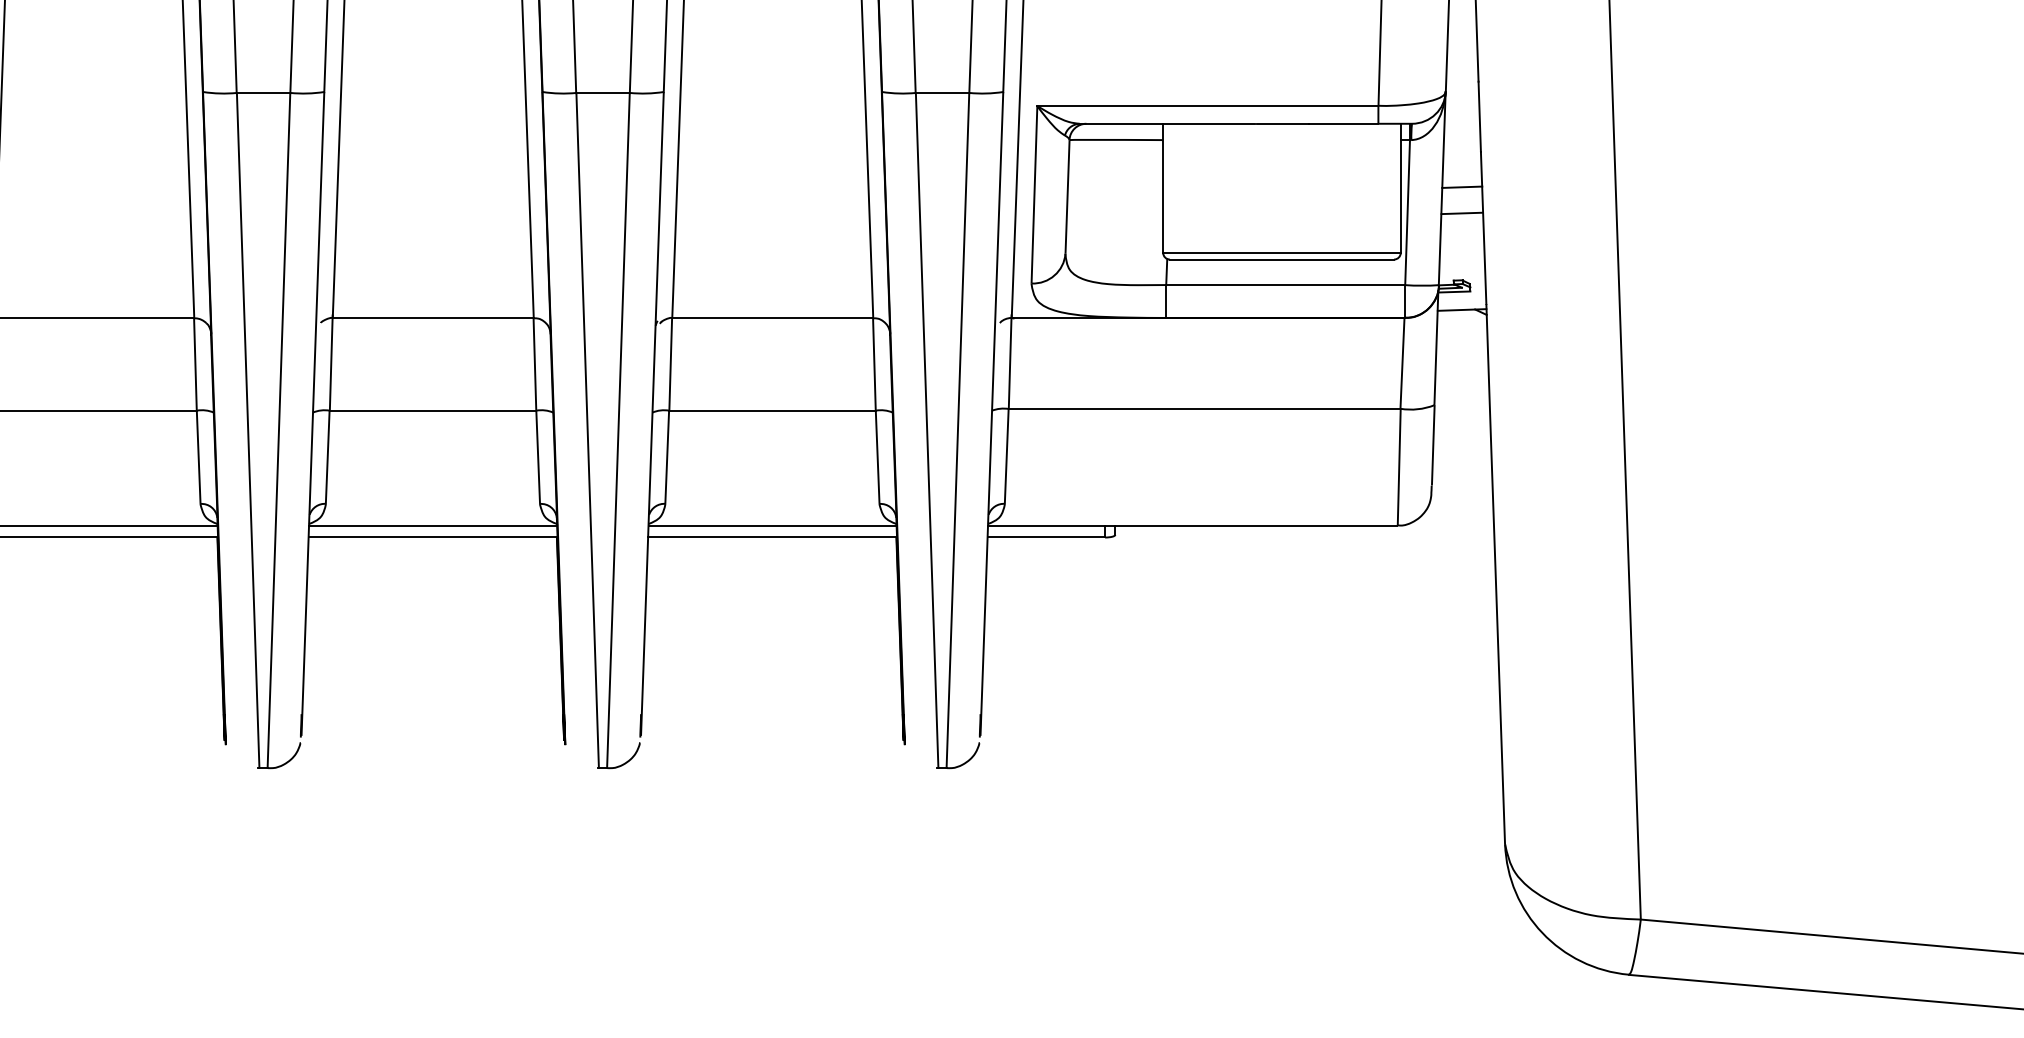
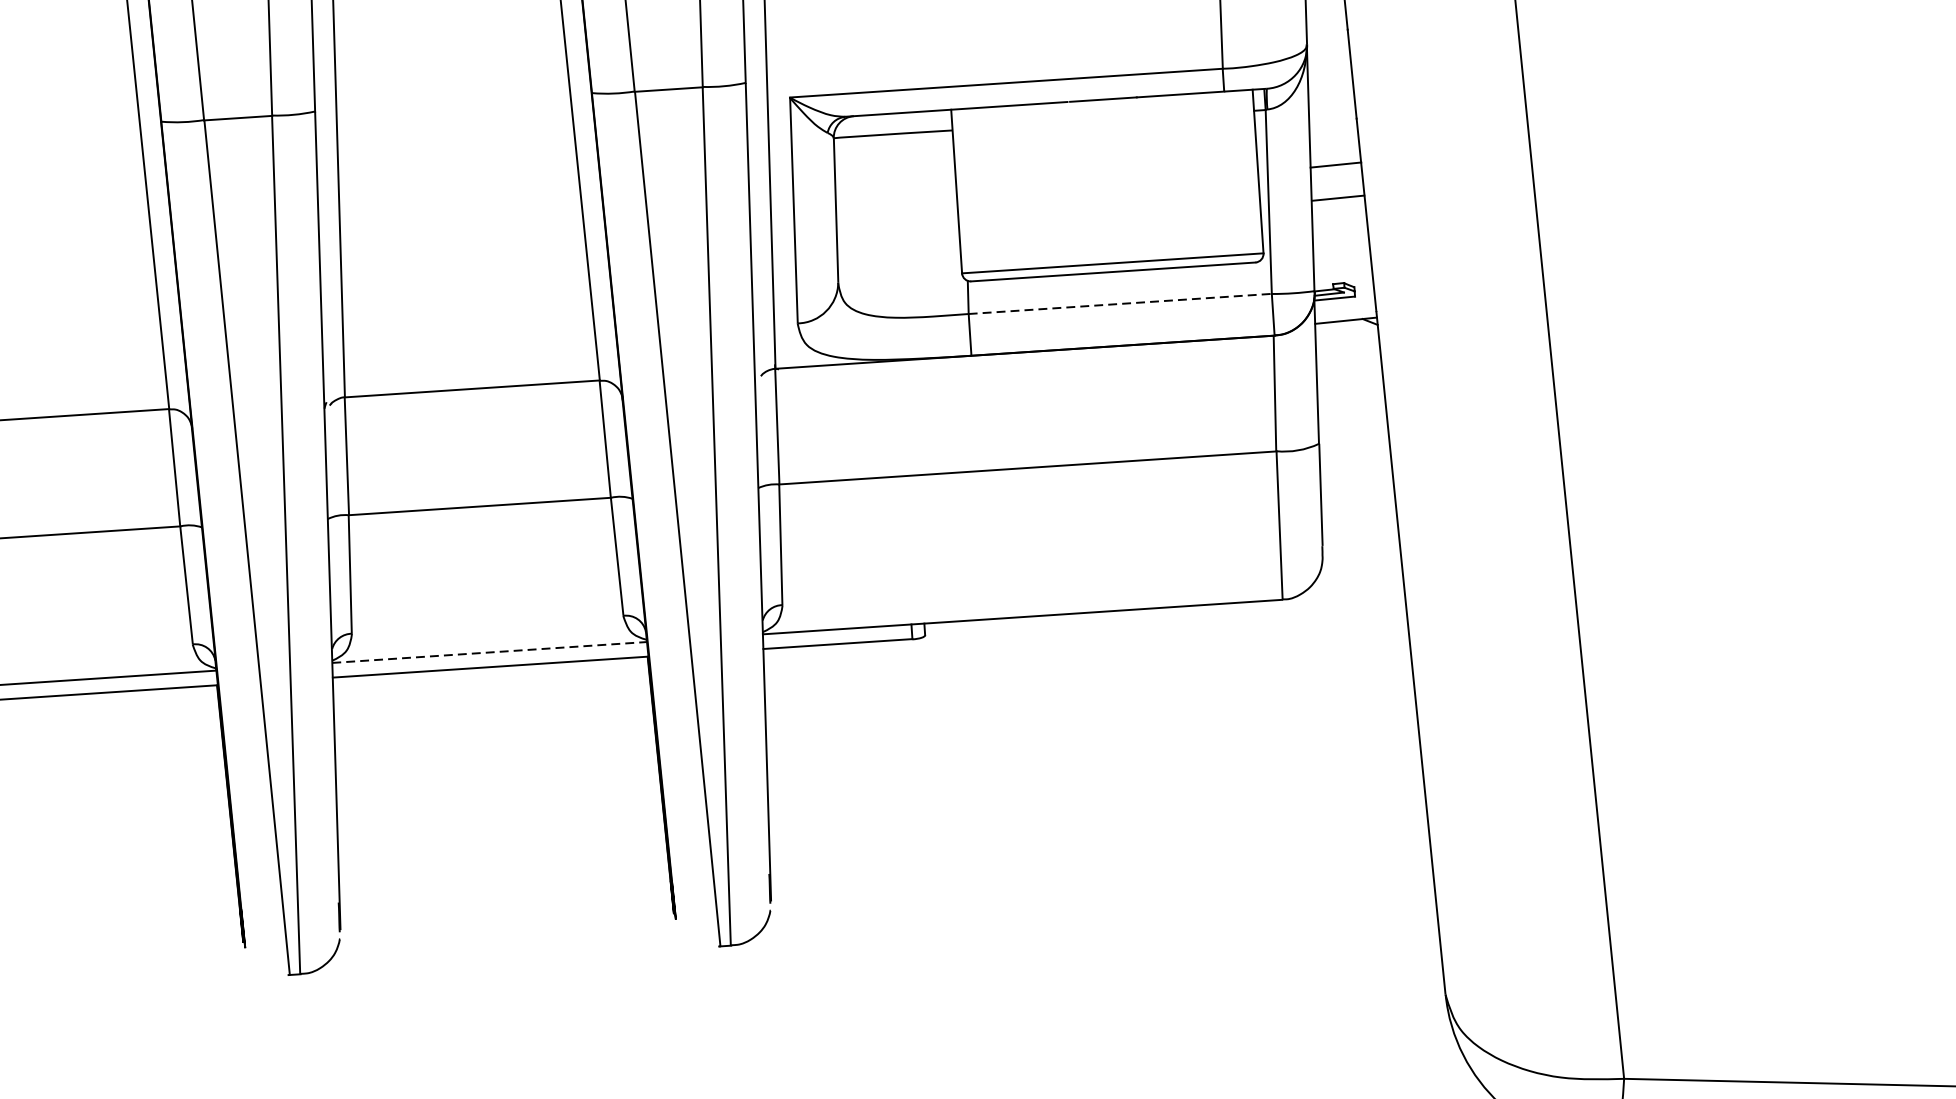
line: (1286, 285) -> (1121, 304), solid -> dashed
line: (773, 525) -> (490, 652), solid -> dashed

